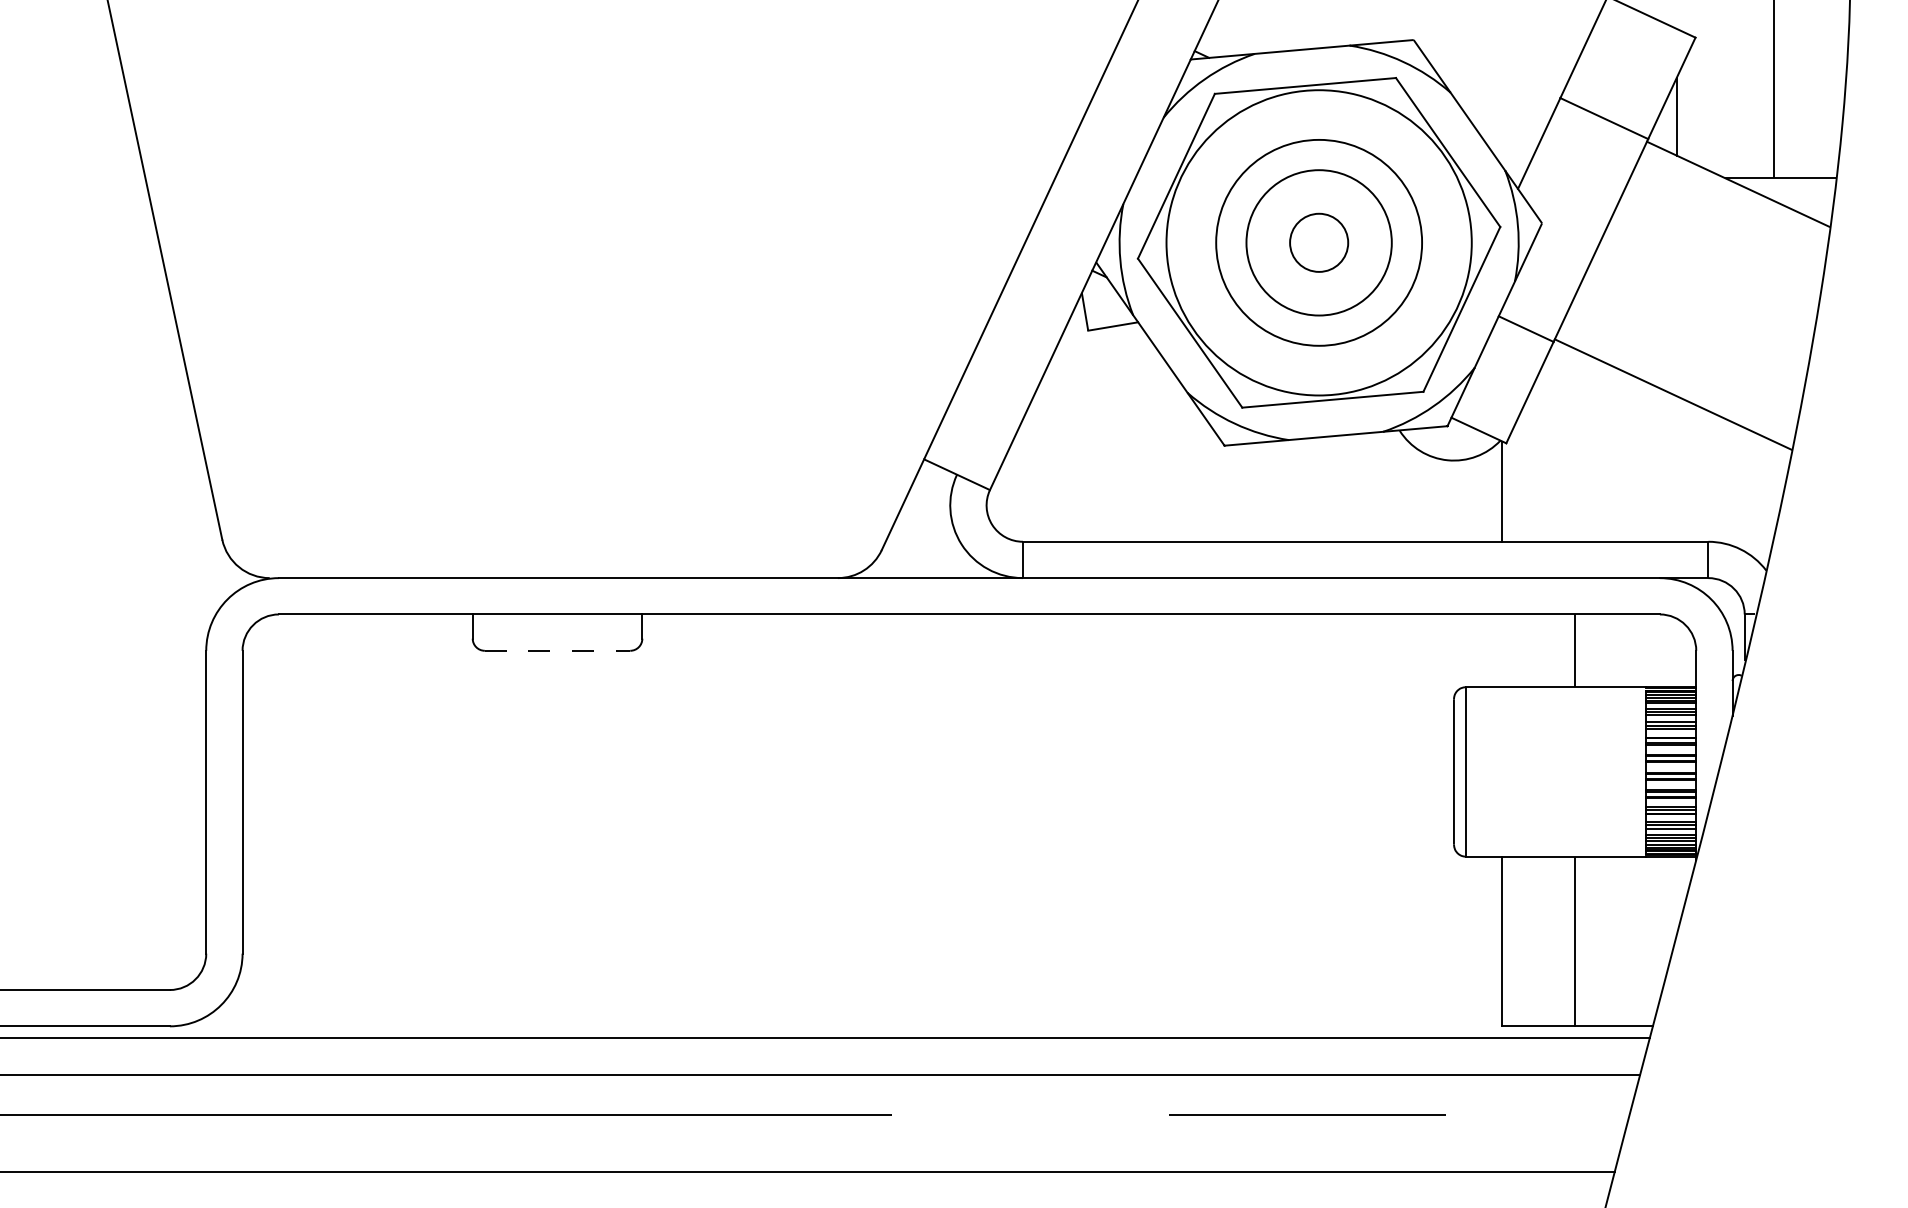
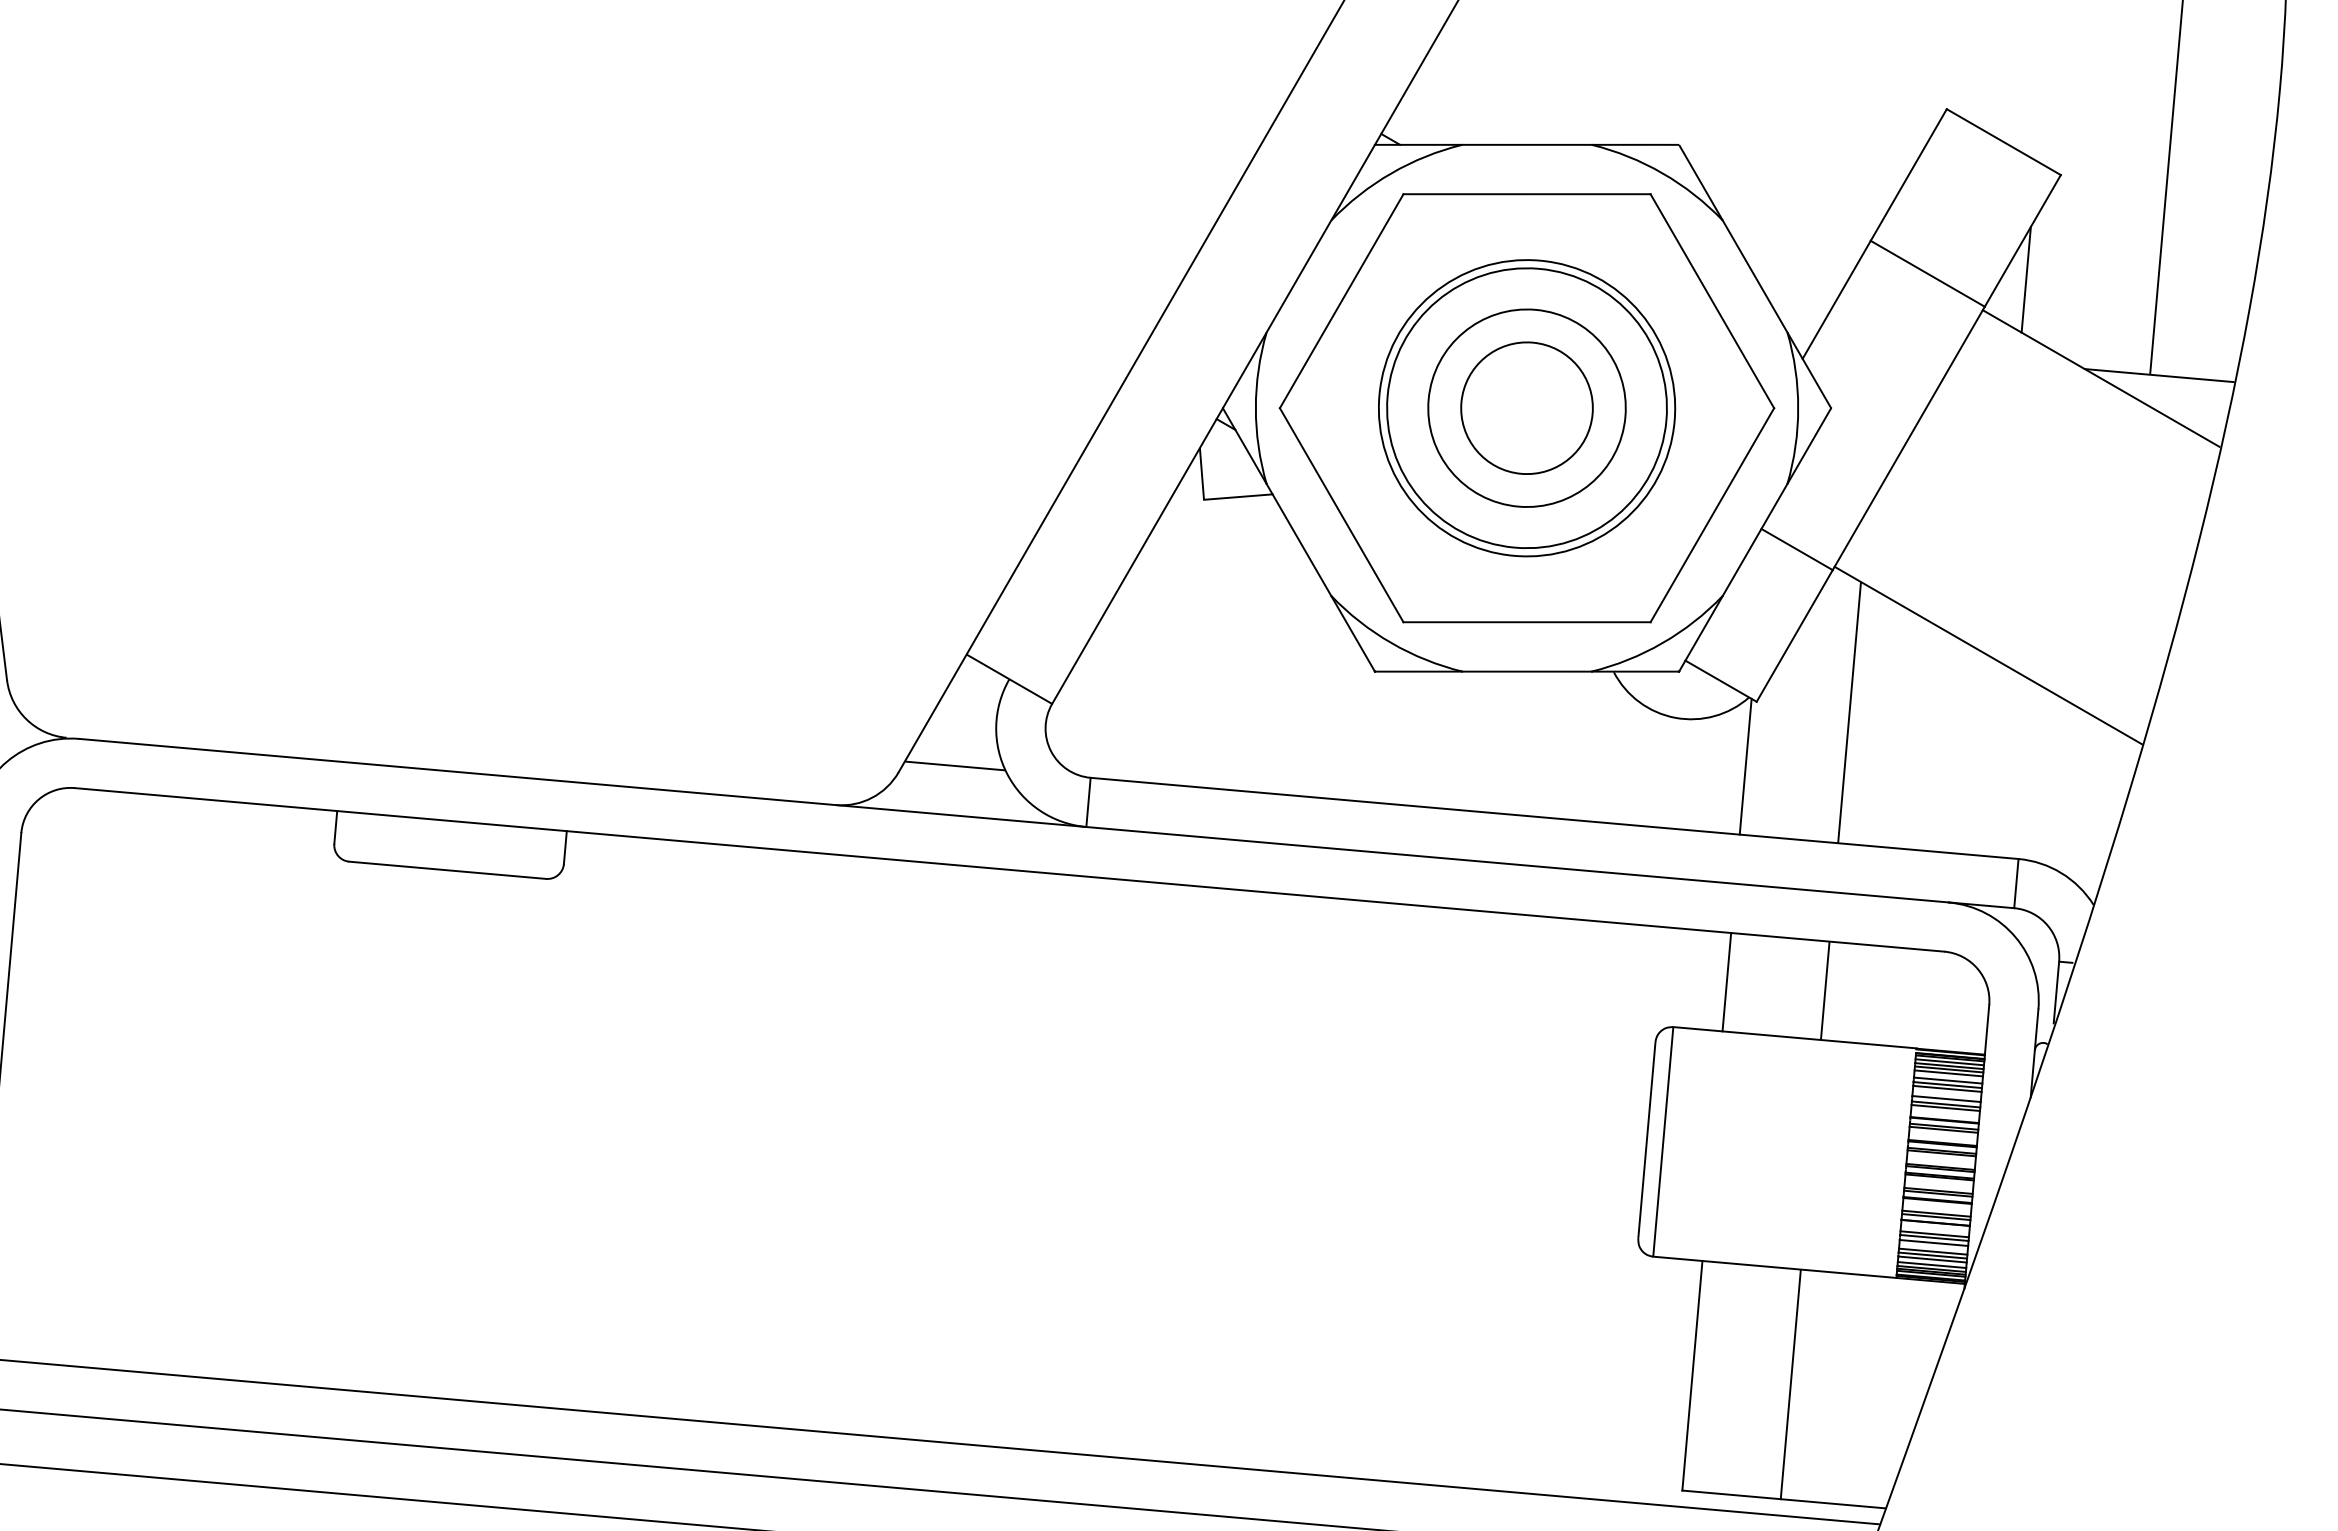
circle: (1318, 242) -> (1526, 407), size x1.67
circle: (1319, 242) -> (1527, 407), size x0.71
line: (1575, 444) -> (1850, 711), added
line: (922, 541) -> (954, 765), added
line: (557, 650) -> (447, 869), dashed -> solid
line: (1502, 650) -> (1726, 981), added

